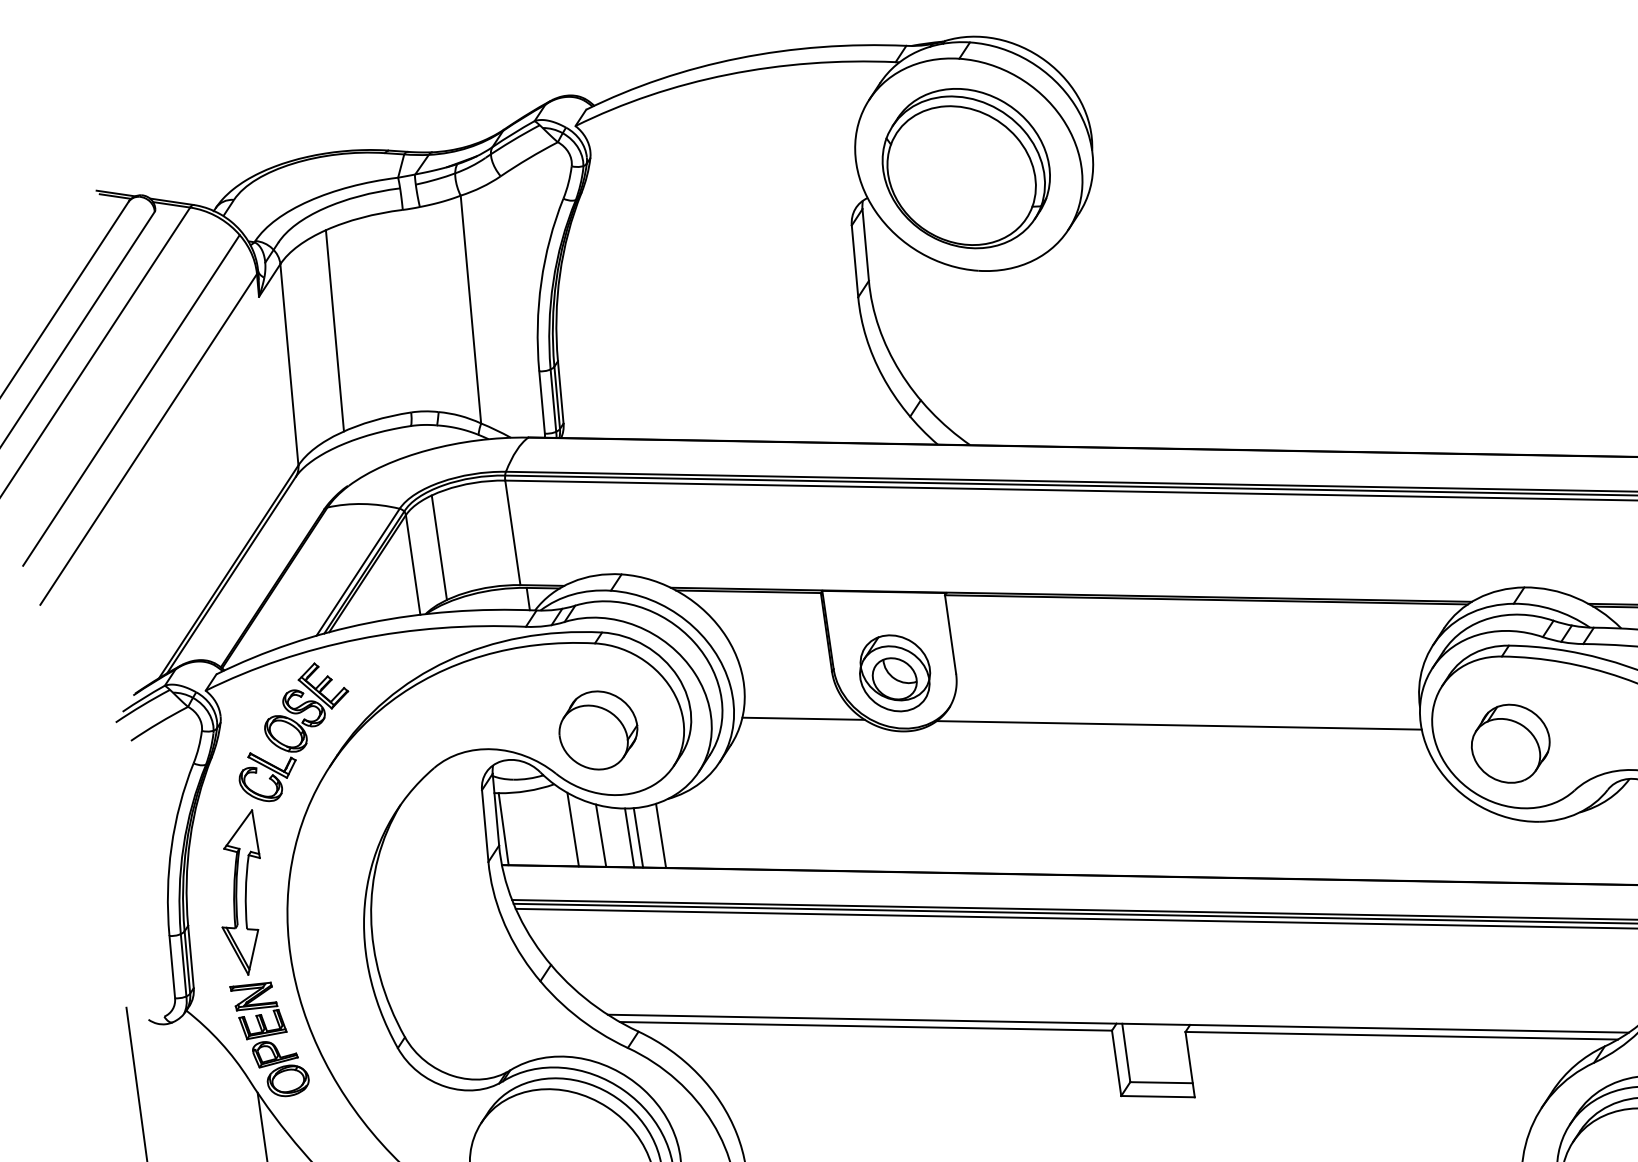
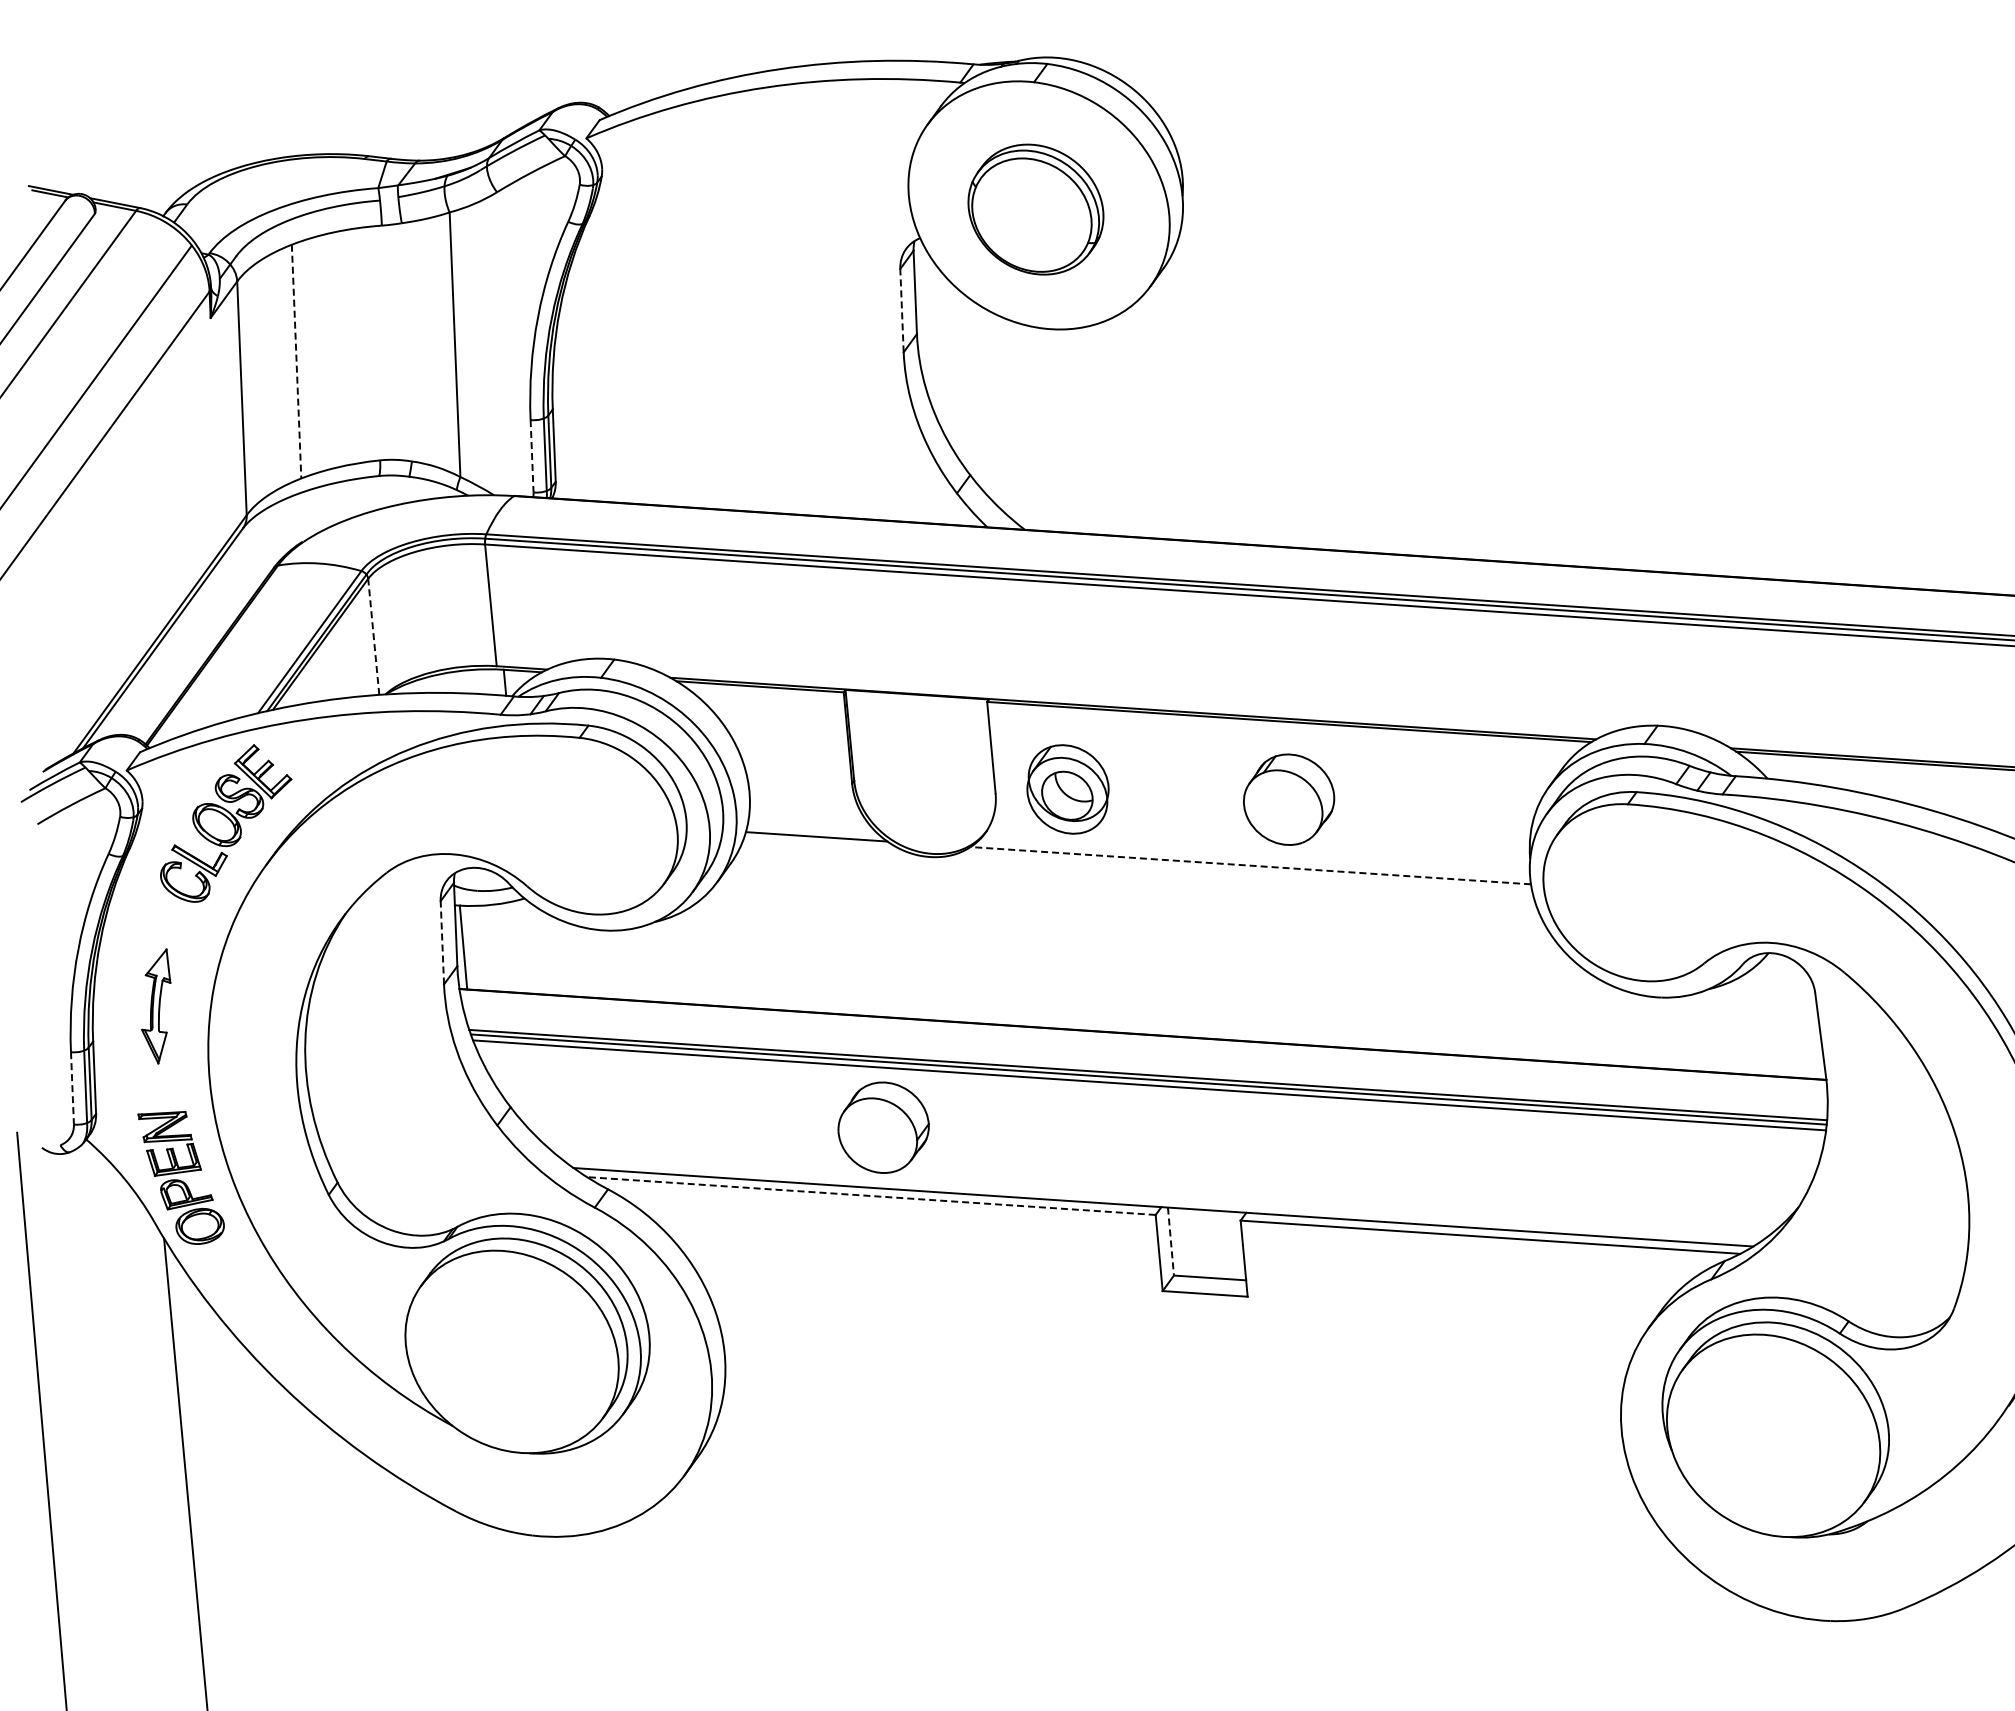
part: (965, 168) -> (1035, 209), size x0.7
line: (854, 261) -> (901, 310), solid -> dashed
line: (334, 330) -> (296, 361), solid -> dashed
line: (542, 402) -> (532, 456), solid -> dashed
line: (438, 547) -> (404, 618), removed
line: (412, 564) -> (373, 636), solid -> dashed
part: (894, 673) -> (1067, 789), moved
line: (1179, 725) -> (1250, 865), solid -> dashed
part: (598, 730) -> (883, 1127), moved
part: (1511, 743) -> (1289, 799), moved
line: (485, 825) -> (442, 942), solid -> dashed
line: (572, 829) -> (543, 951), removed
line: (600, 835) -> (575, 960), removed
line: (661, 835) -> (645, 963), removed
line: (629, 837) -> (608, 964), removed
line: (638, 837) -> (618, 964), removed
part: (240, 893) -> (155, 1006), size x0.6
line: (172, 967) -> (72, 1088), solid -> dashed
line: (866, 1026) -> (871, 1196), solid -> dashed
line: (1126, 1053) -> (1171, 1242), solid -> dashed

